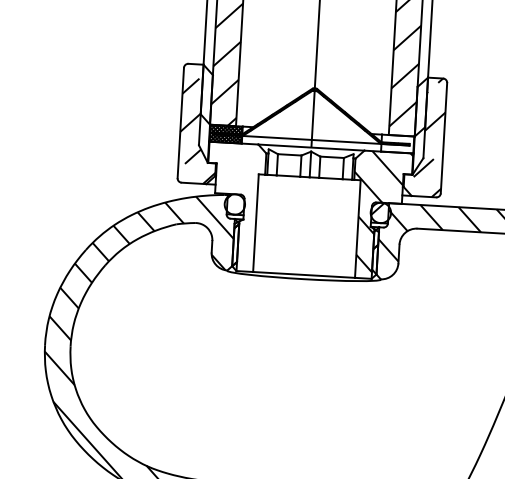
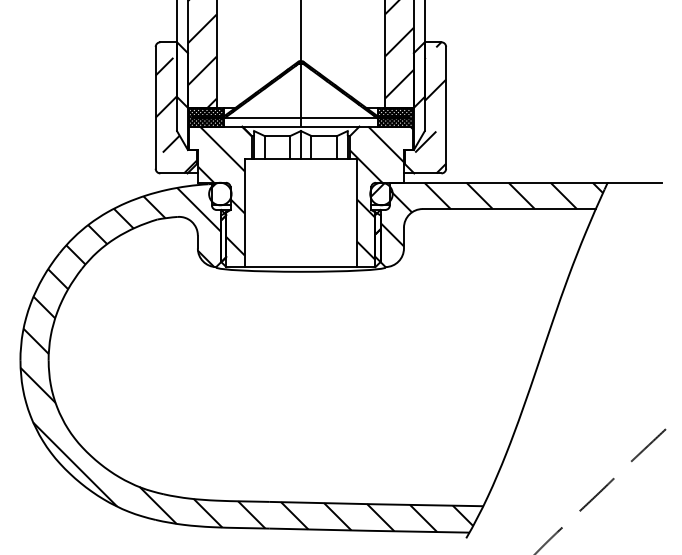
hatch: (397, 143) -> (395, 116), added
hatch: (238, 201) -> (224, 190), added

